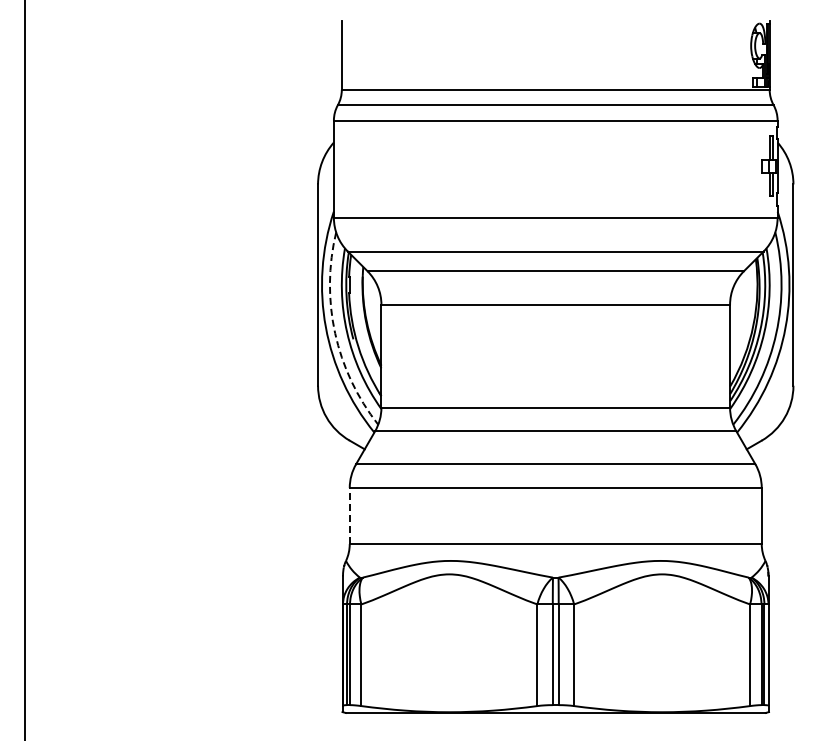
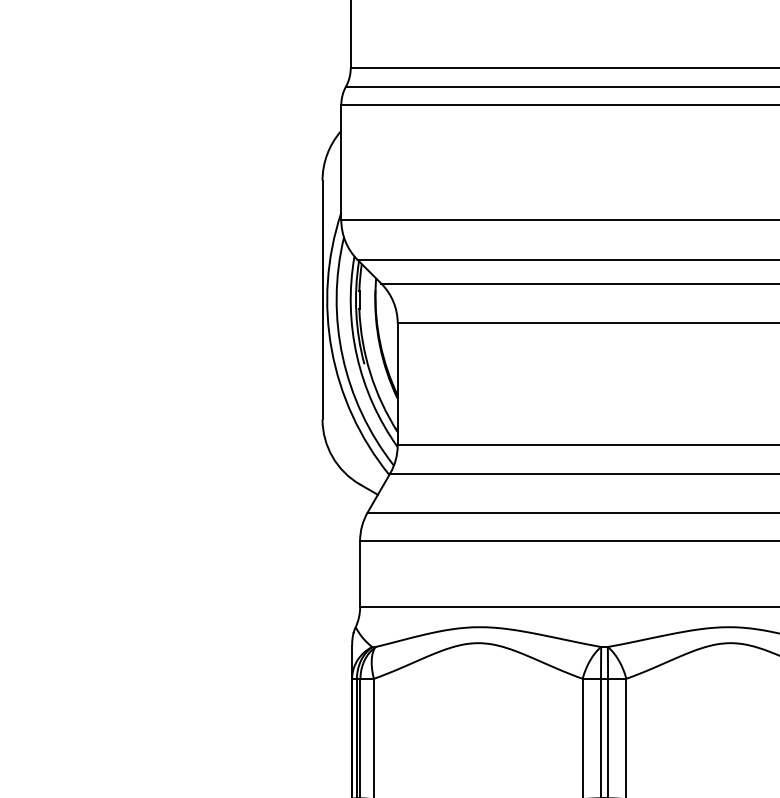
arc: (335, 333) -> (343, 357), dashed -> solid
line: (349, 515) -> (359, 573), dashed -> solid

